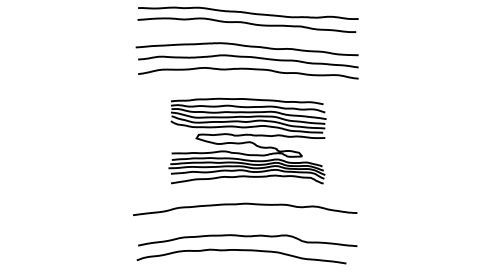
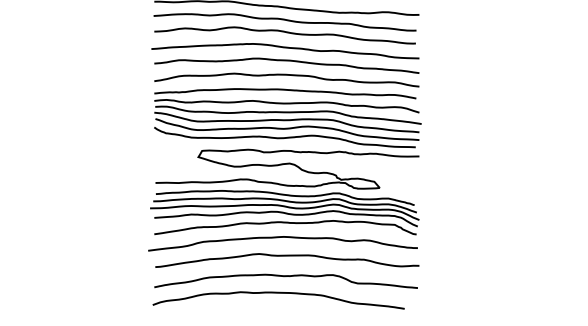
curve: (247, 34) -> (285, 33), added
part: (247, 140) -> (285, 160), size x1.43
curve: (248, 220) -> (287, 257), added

